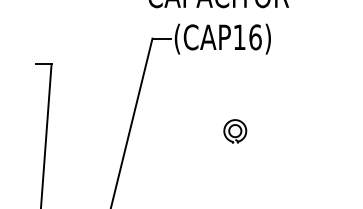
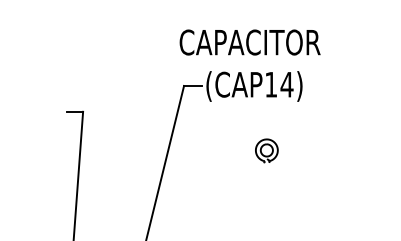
text: (254, 37) -> (286, 84), (CAP16) -> (CAP14)
part: (234, 131) -> (266, 150), moved

